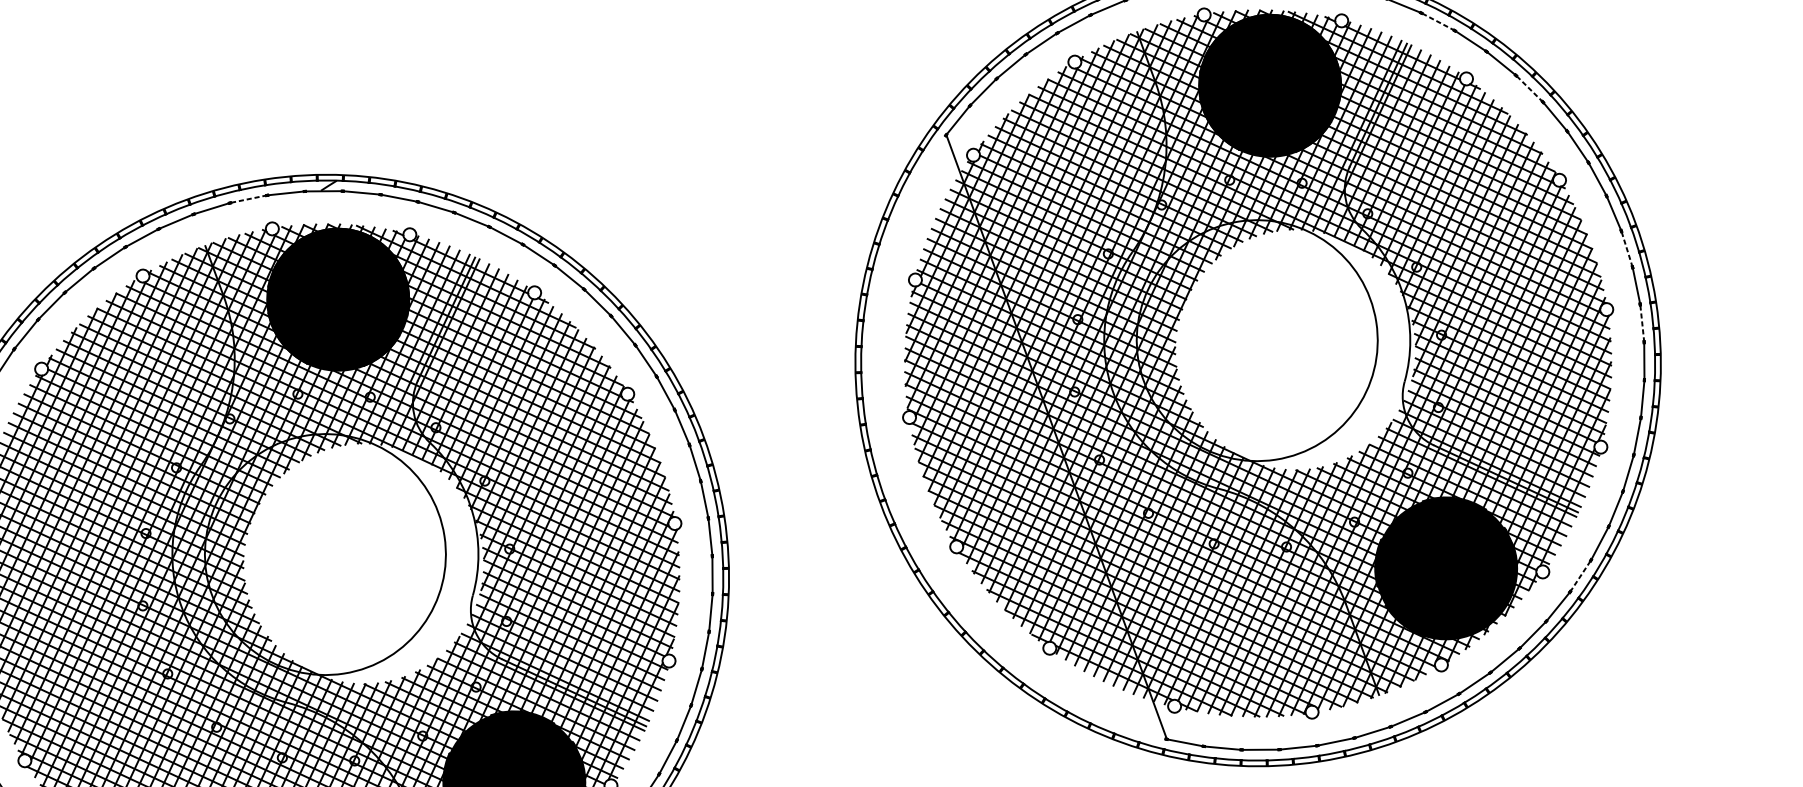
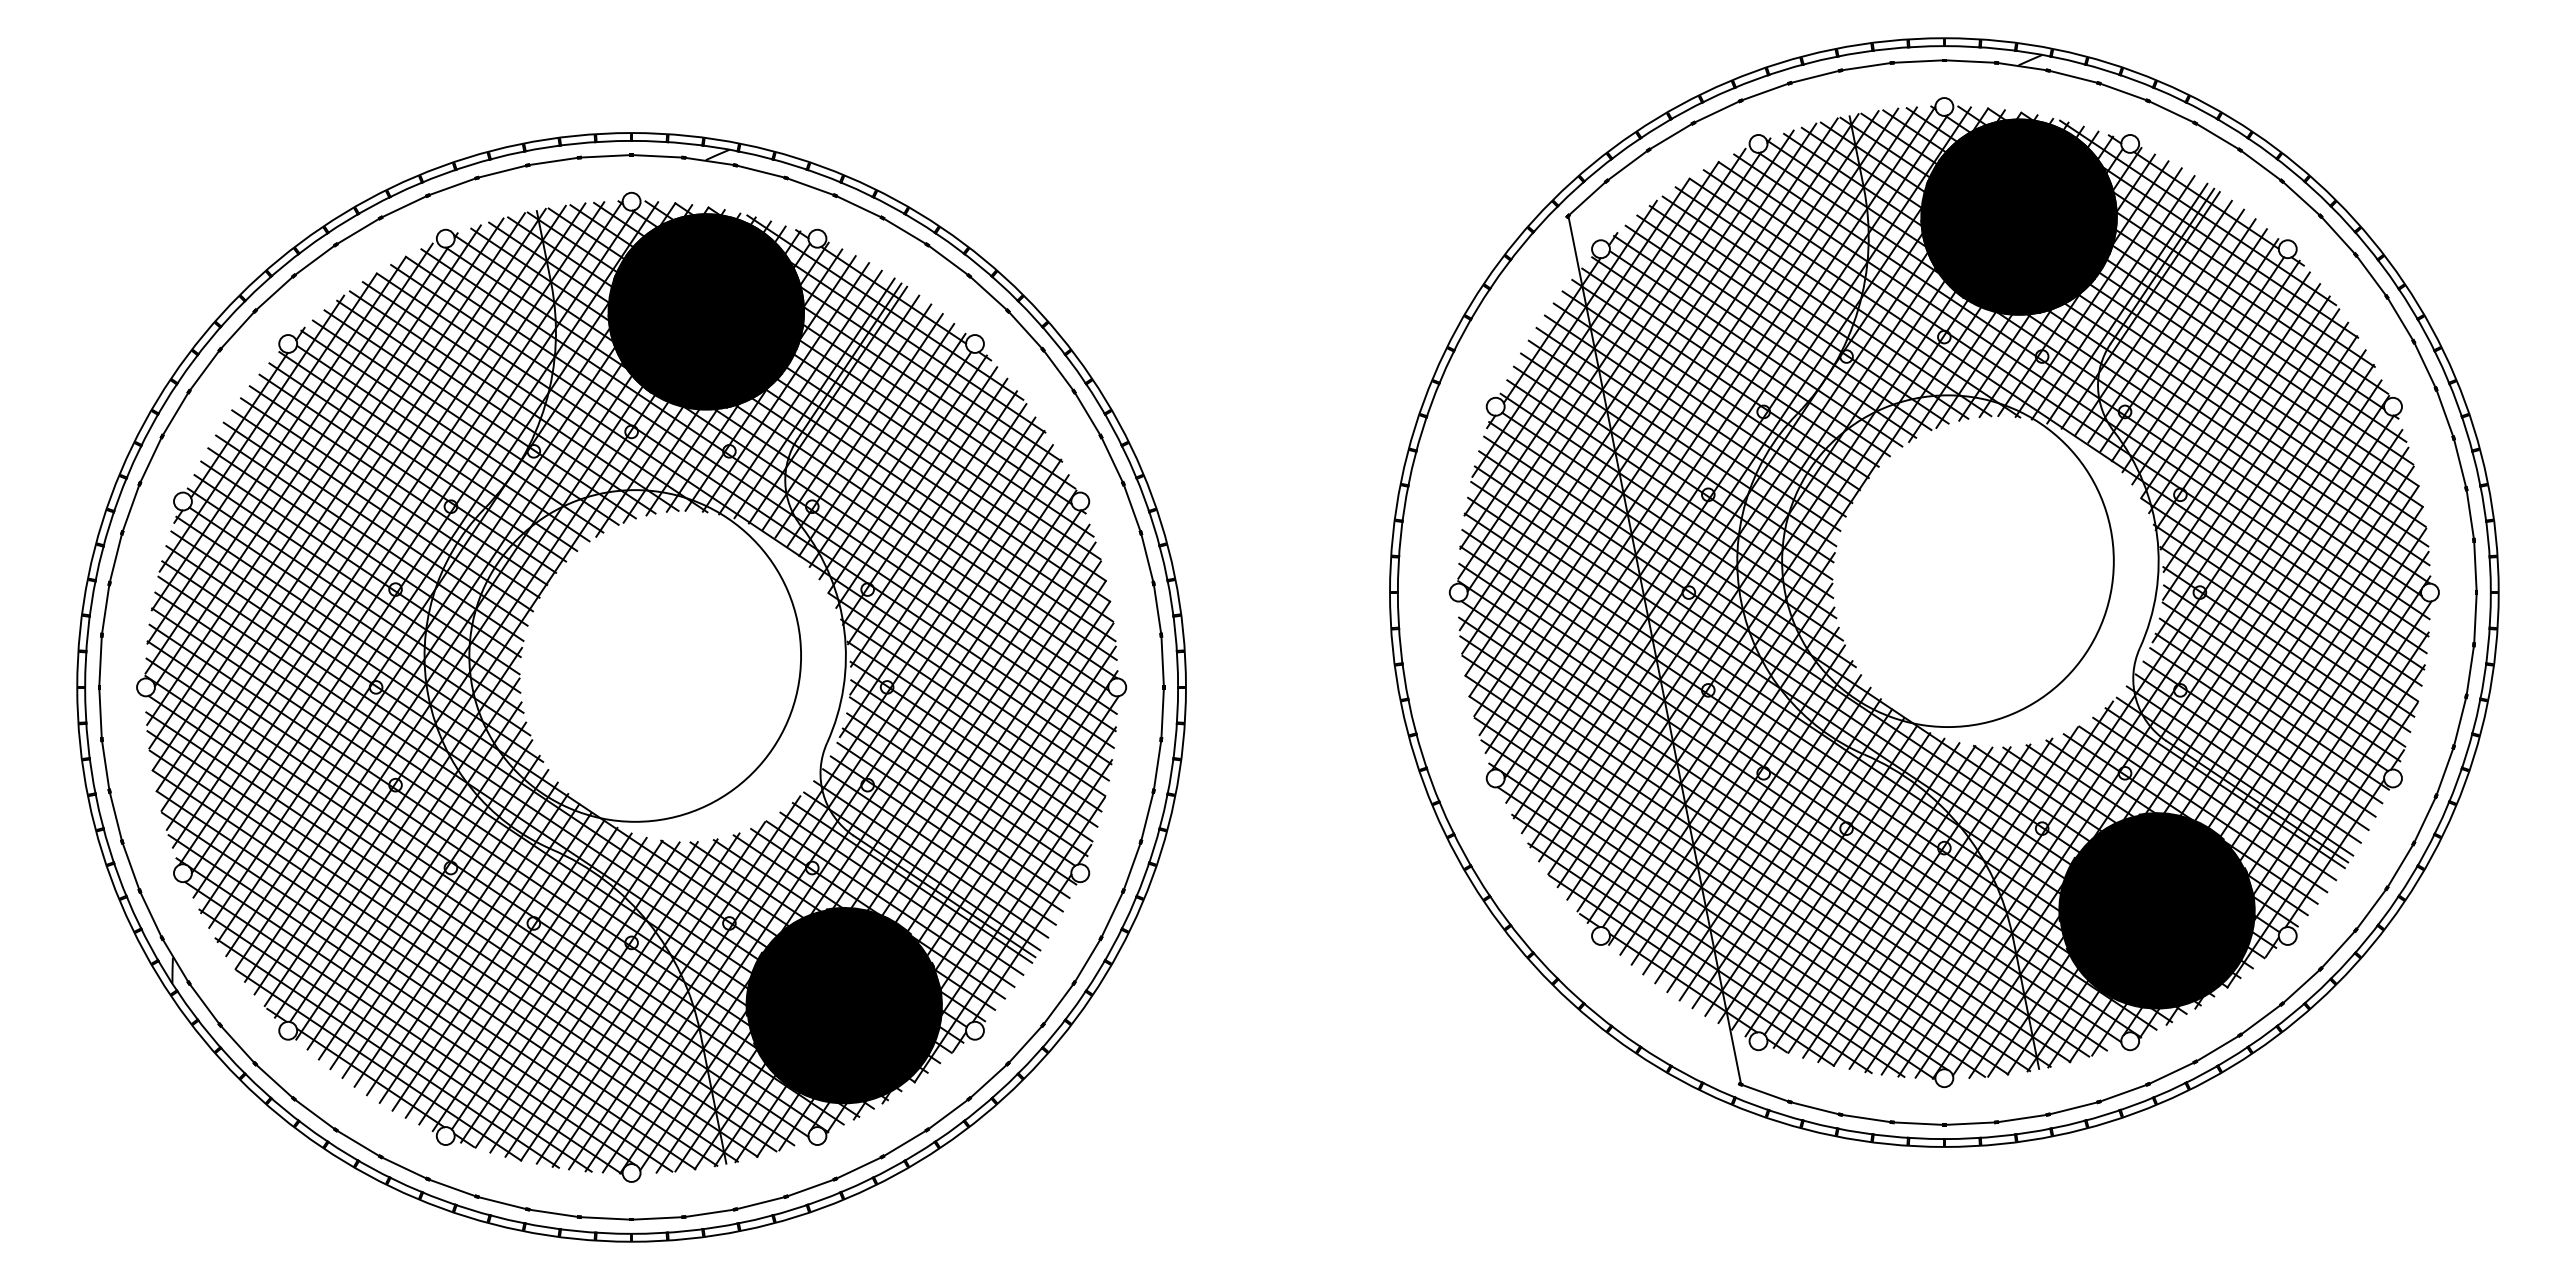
line: (1438, 21) -> (2261, 165), dashed -> solid
line: (1529, 88) -> (2371, 275), dashed -> solid
line: (248, 199) -> (605, 156), dashed -> solid
line: (1627, 249) -> (2470, 514), dashed -> solid
line: (1642, 323) -> (2475, 618), dashed -> solid
line: (1580, 575) -> (2338, 949), dashed -> solid

